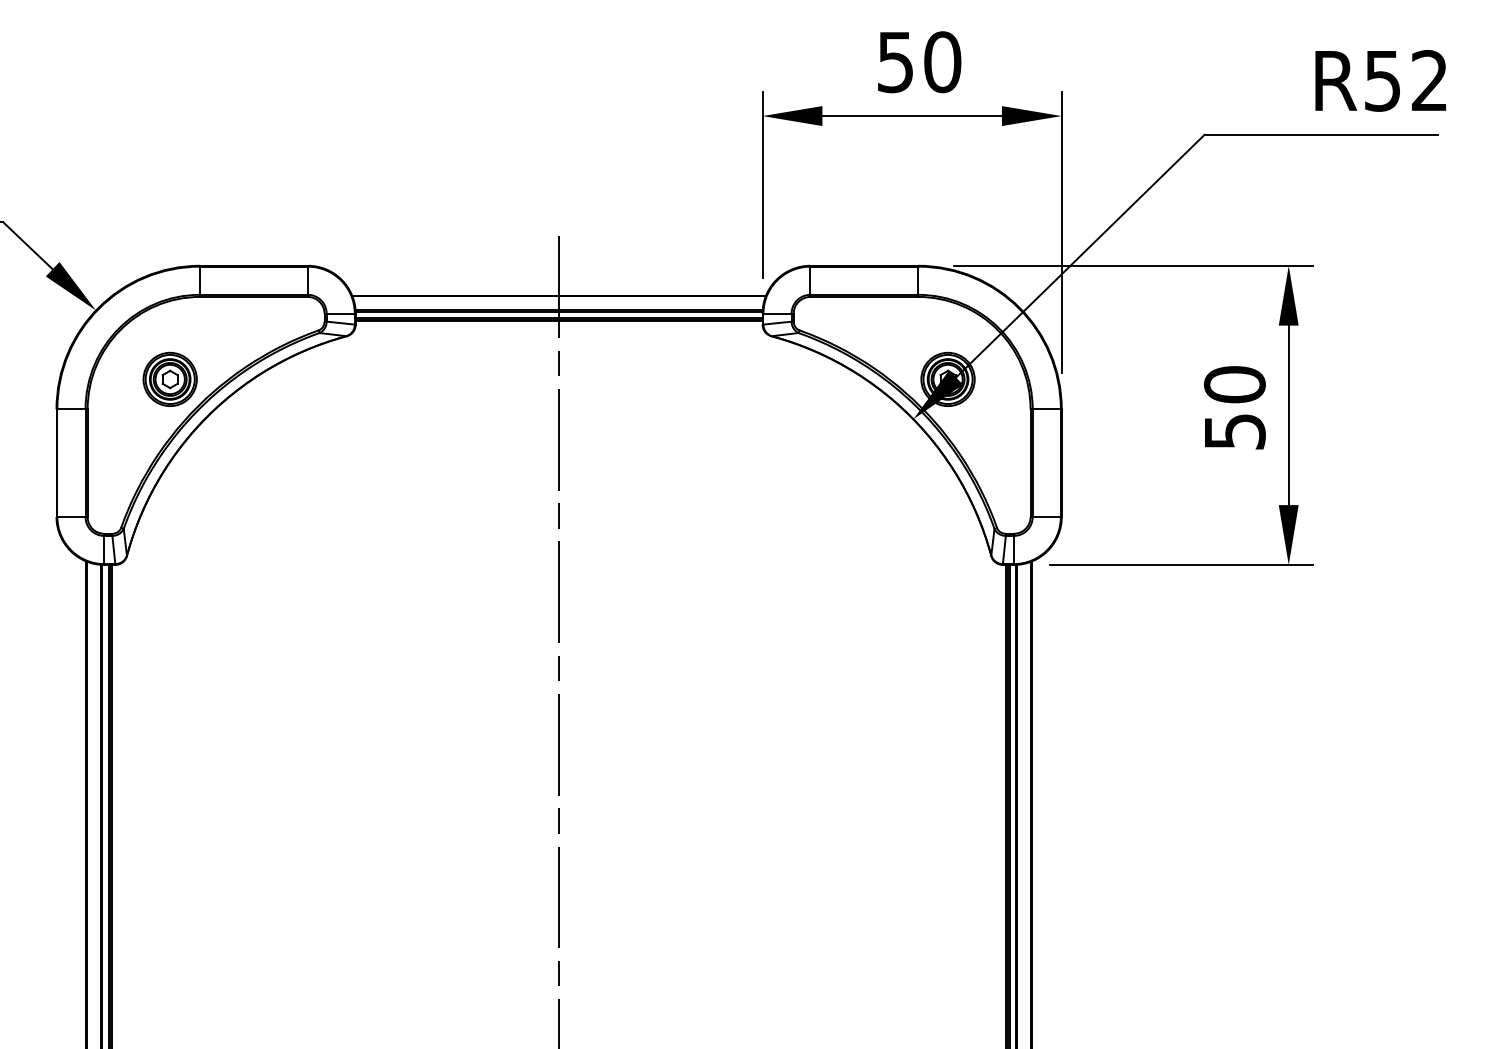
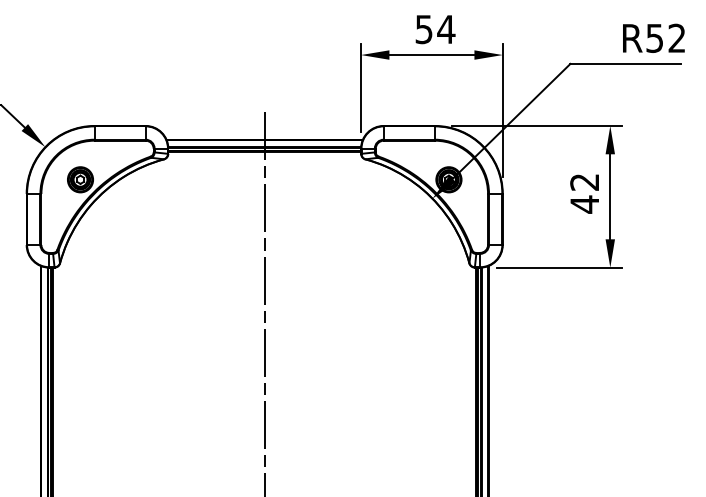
text: (942, 62) -> (446, 29), 50 -> 54
text: (1234, 408) -> (584, 193), 50 -> 42

